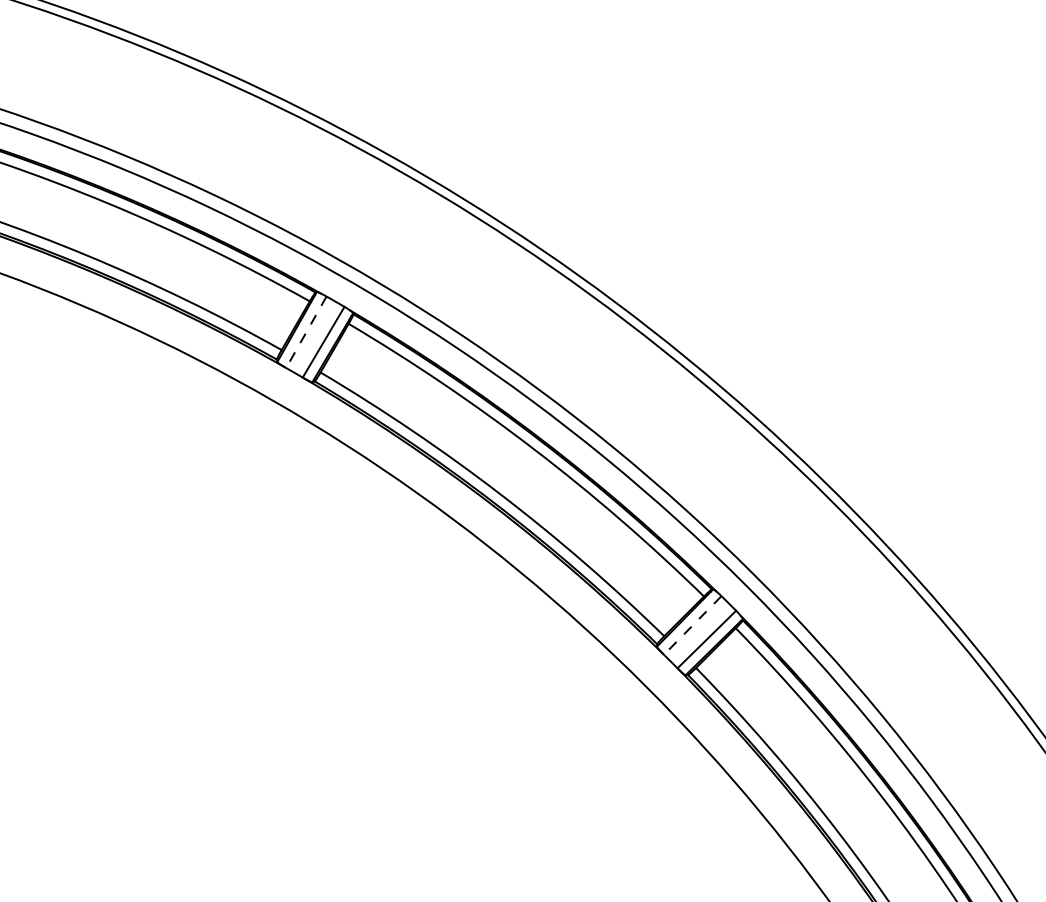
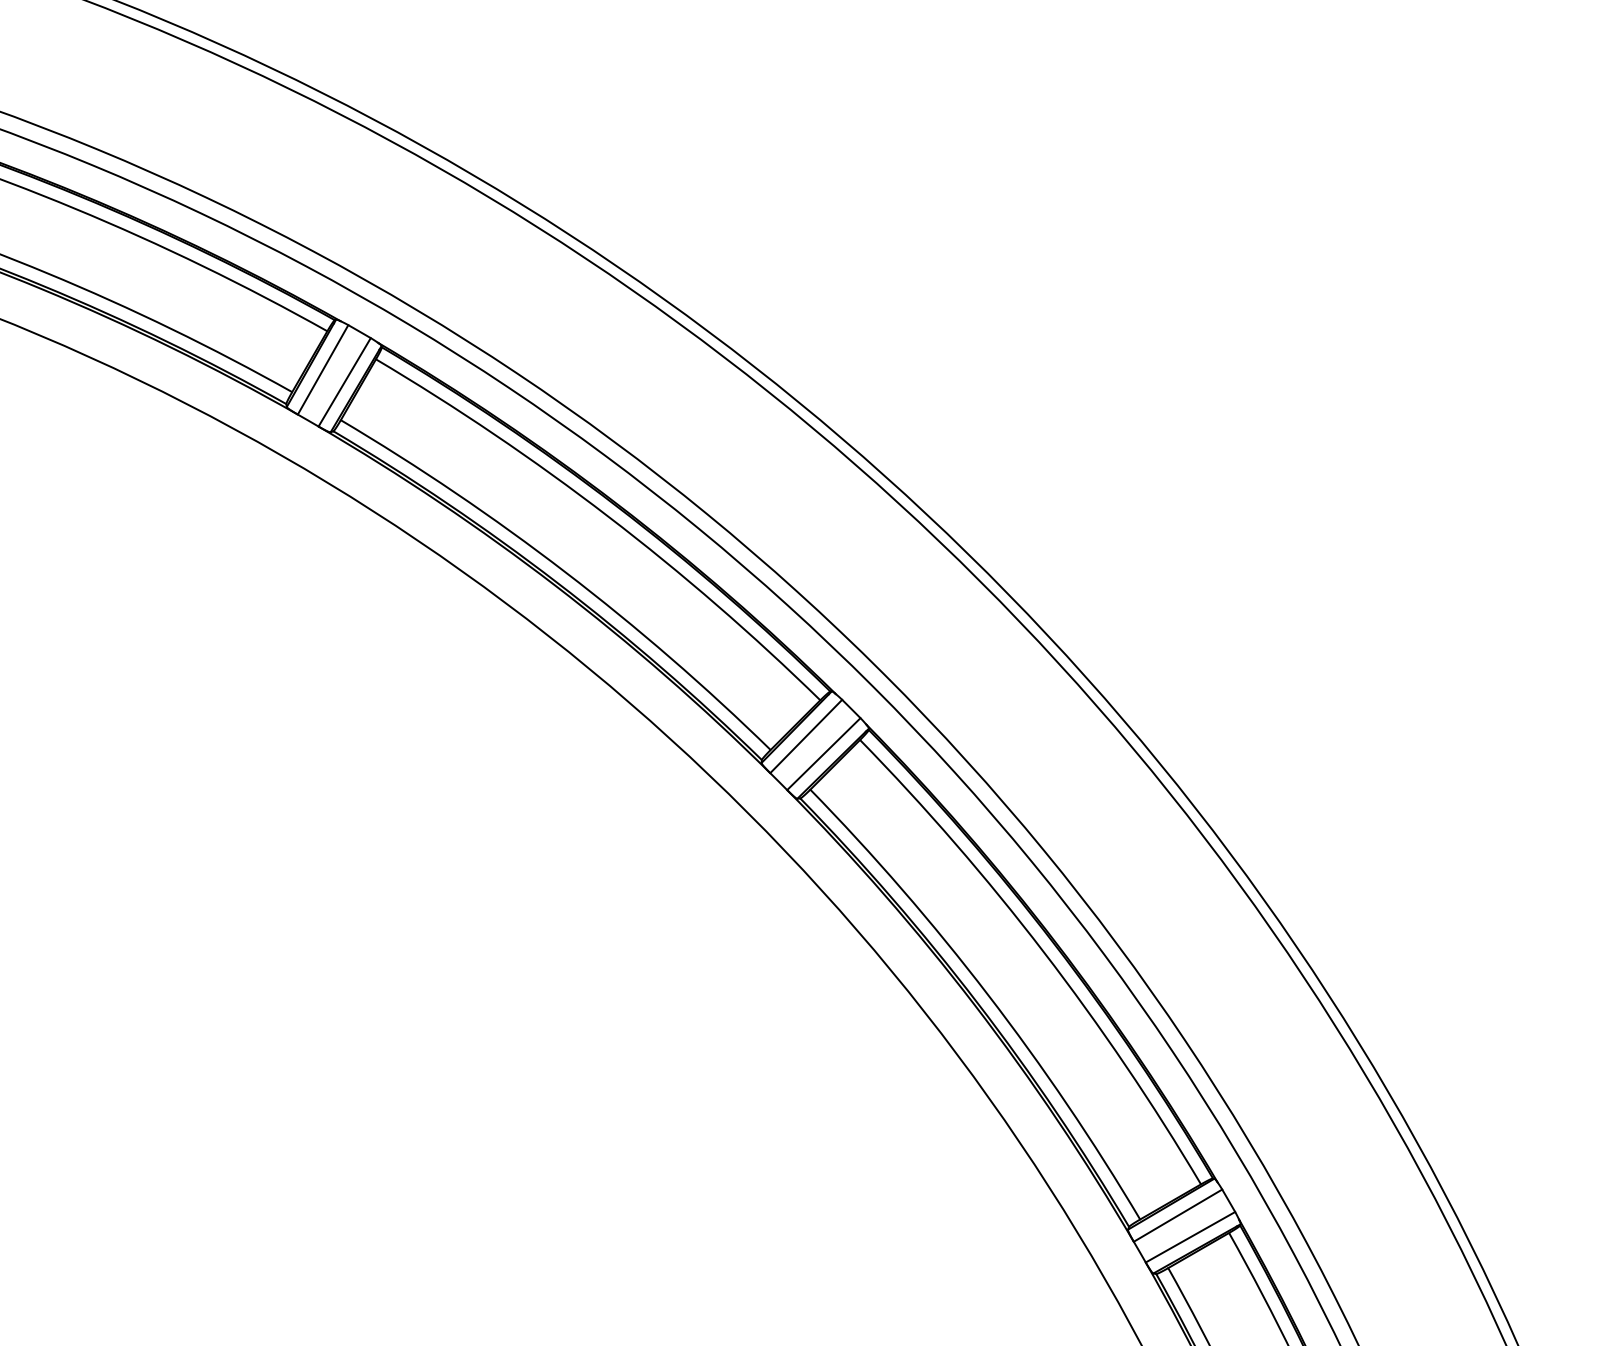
line: (305, 332) -> (322, 370), dashed -> solid
line: (692, 625) -> (805, 736), dashed -> solid

